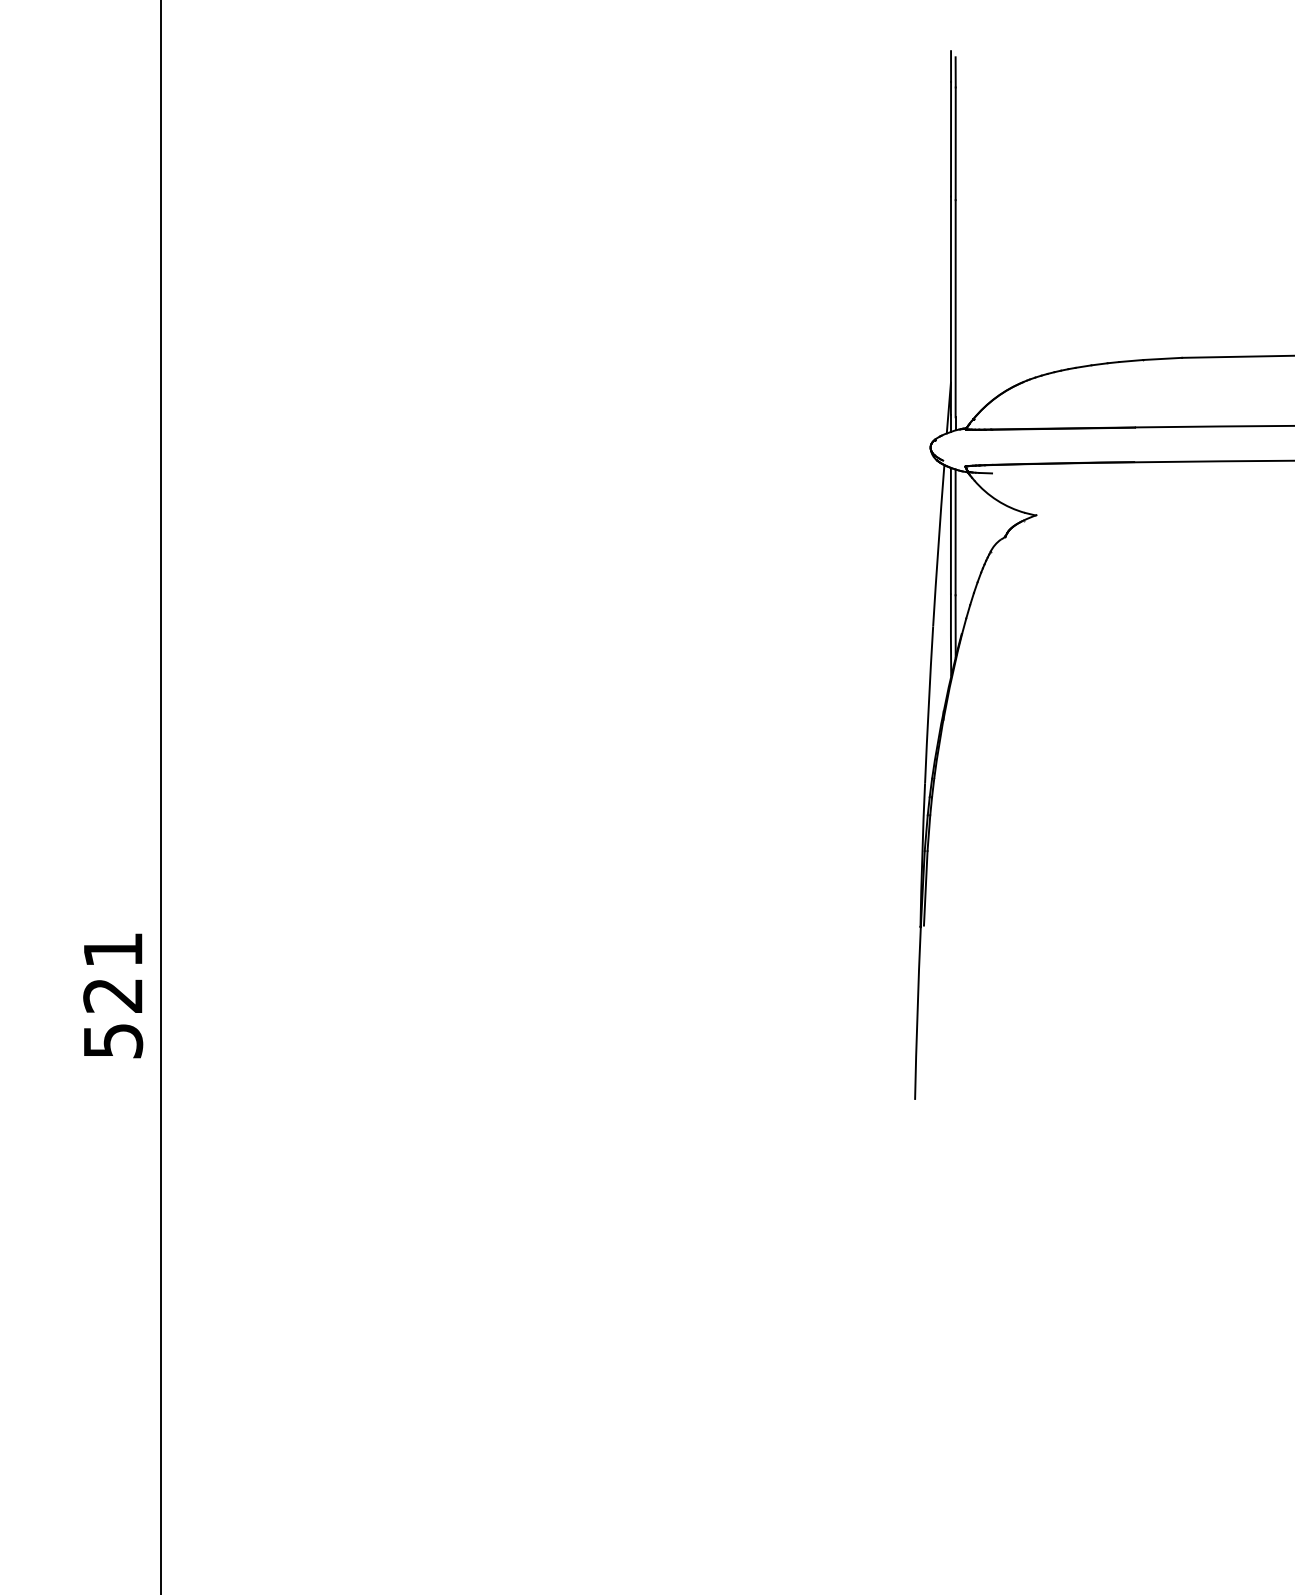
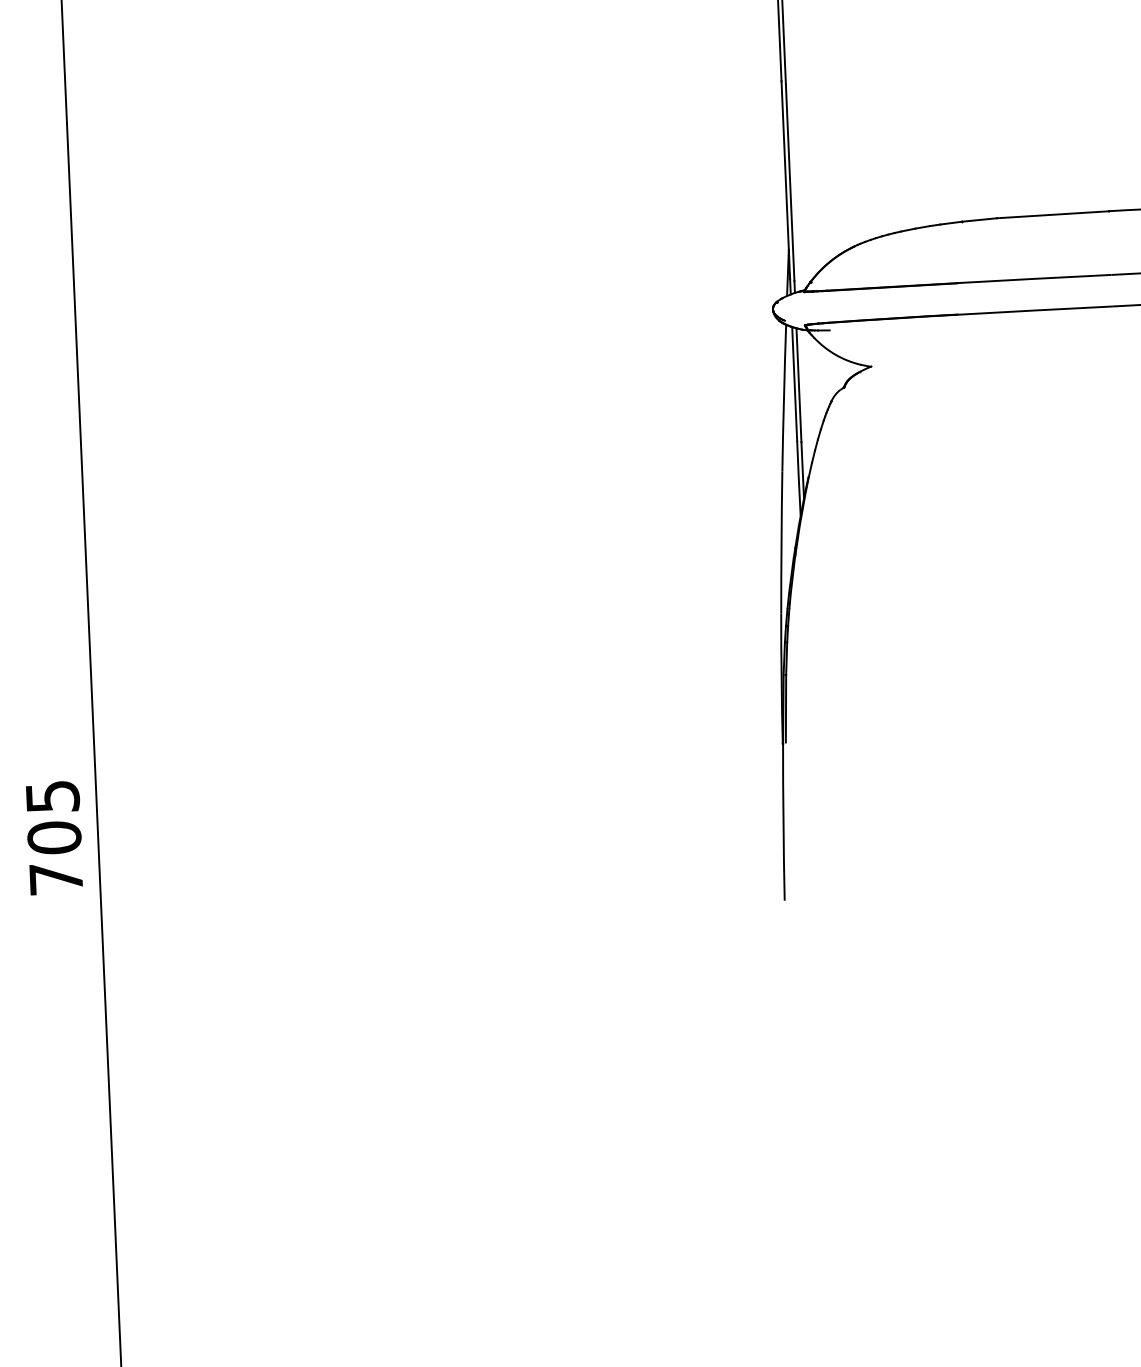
text: (113, 995) -> (54, 837), 521 -> 705

